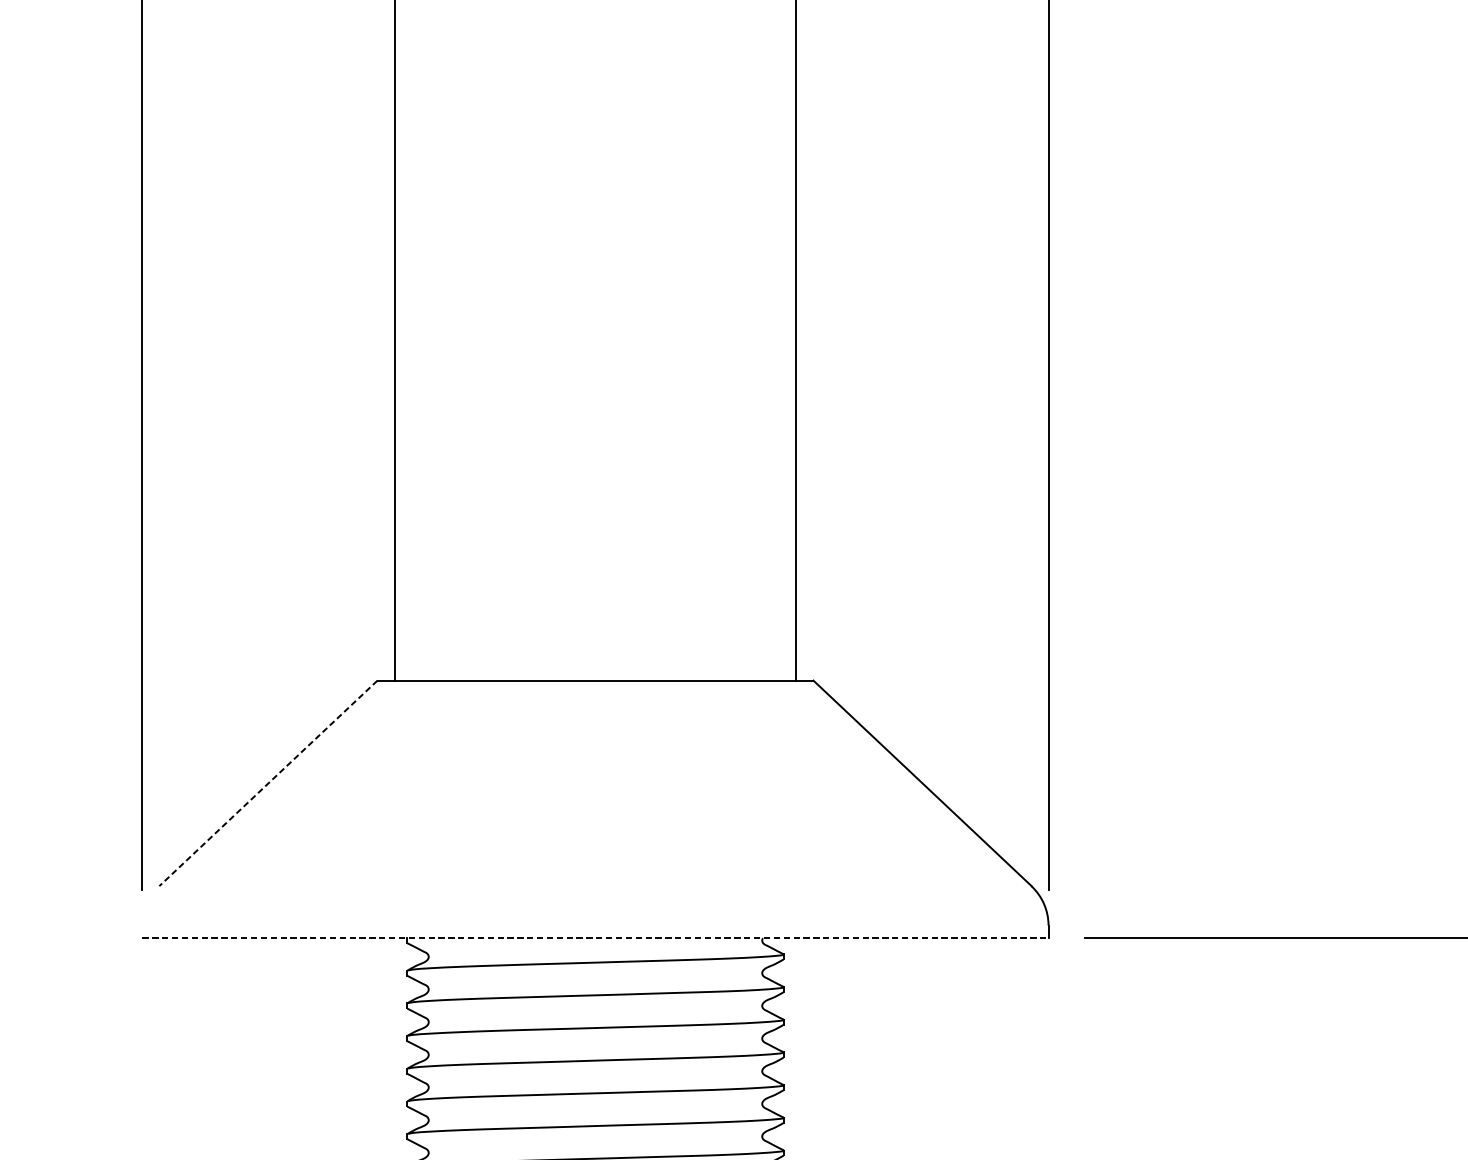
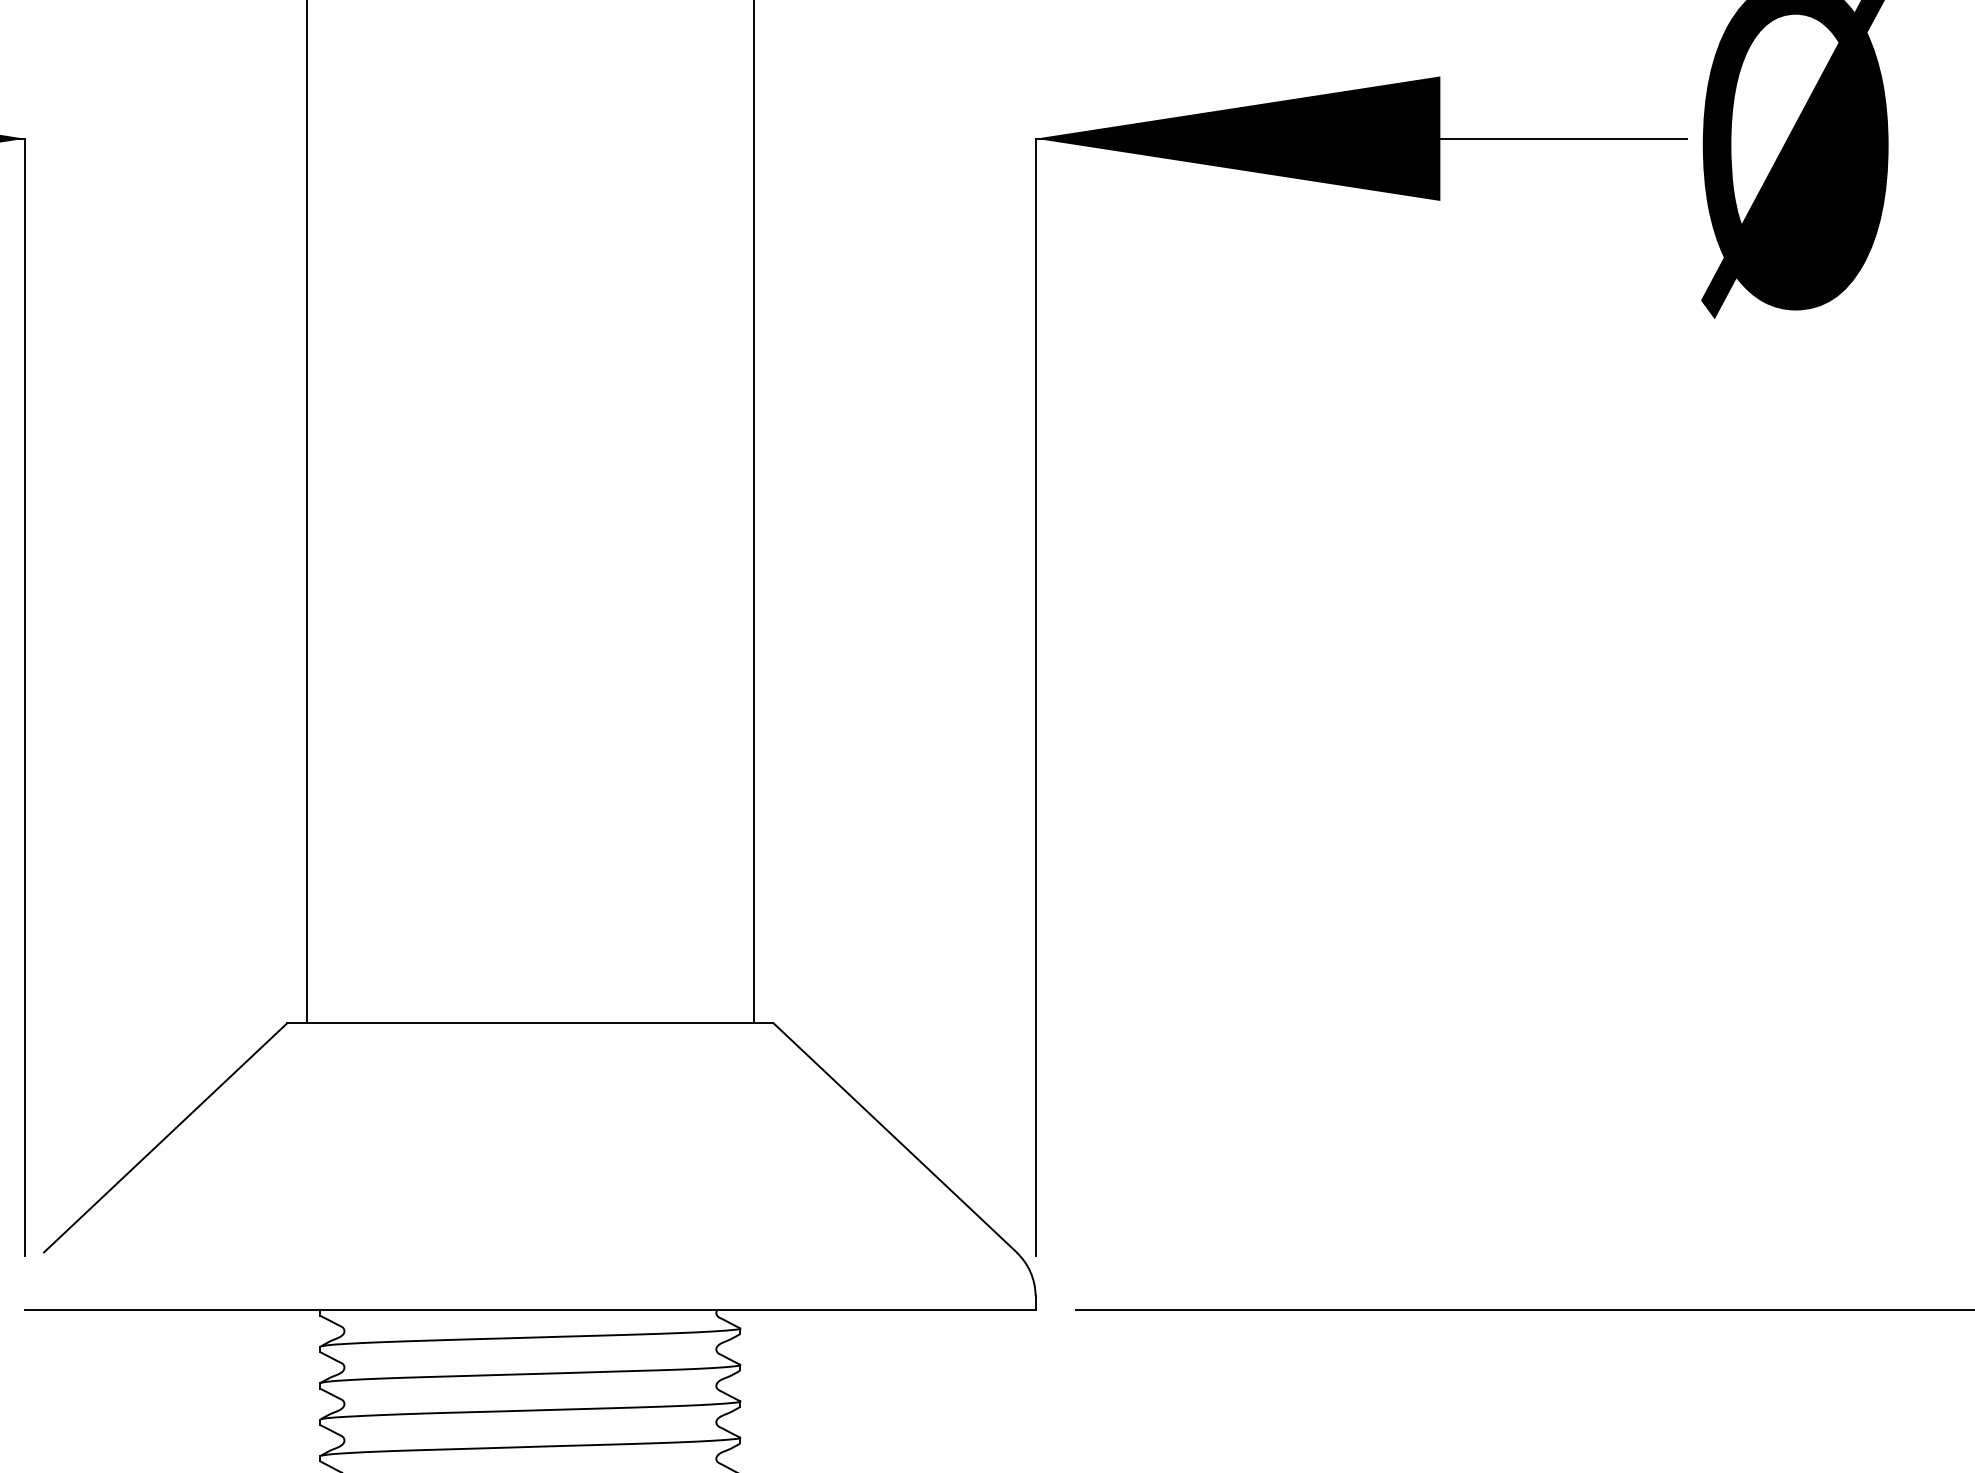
line: (268, 784) -> (165, 1138), dashed -> solid
line: (595, 938) -> (530, 1310), dashed -> solid

